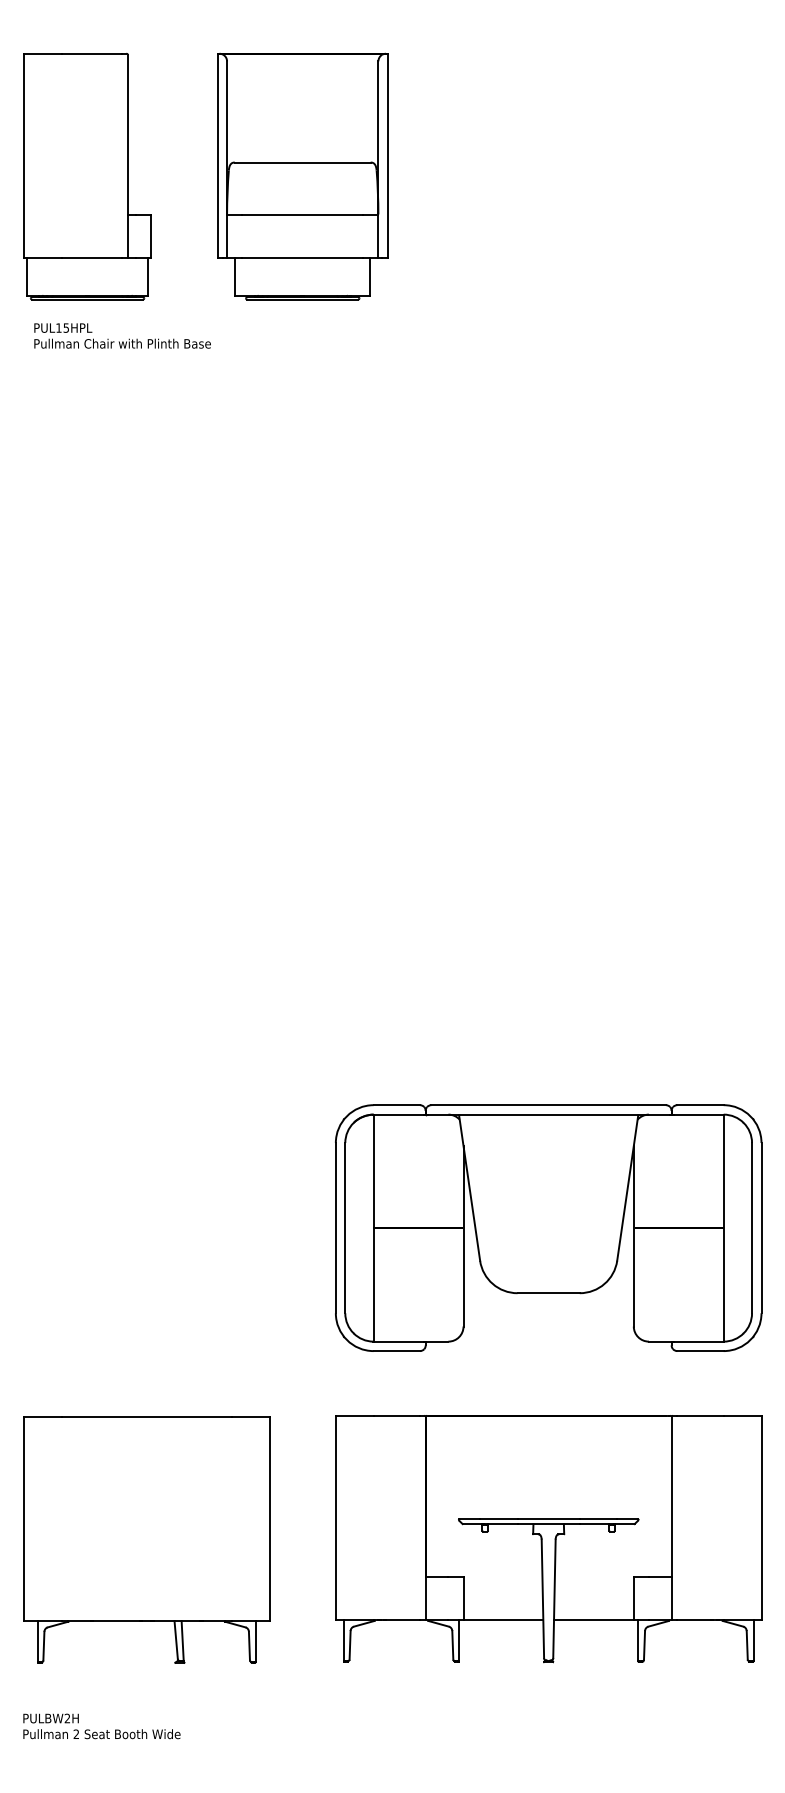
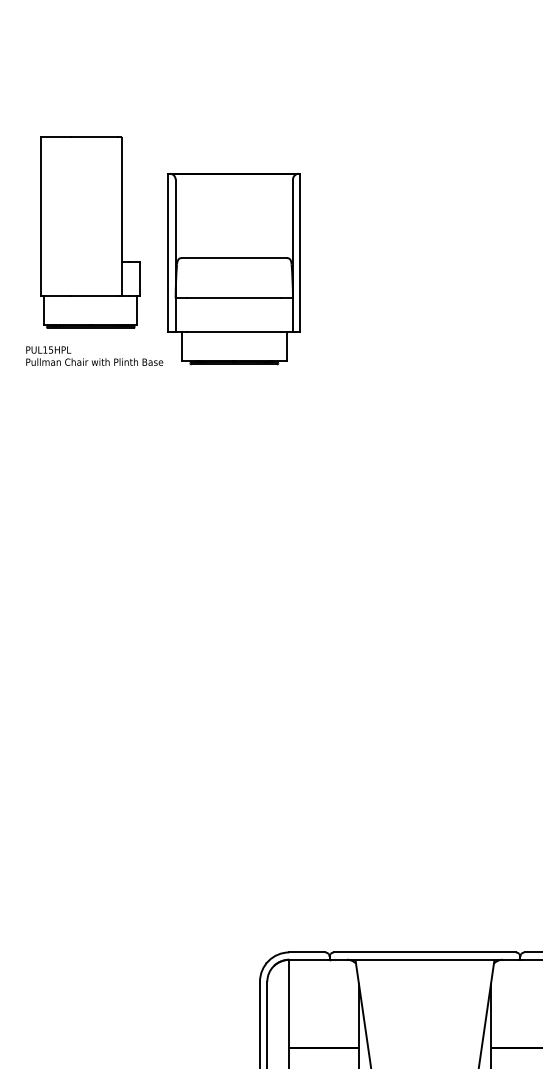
part: (87, 176) -> (90, 232), moved
part: (302, 176) -> (234, 268), moved

